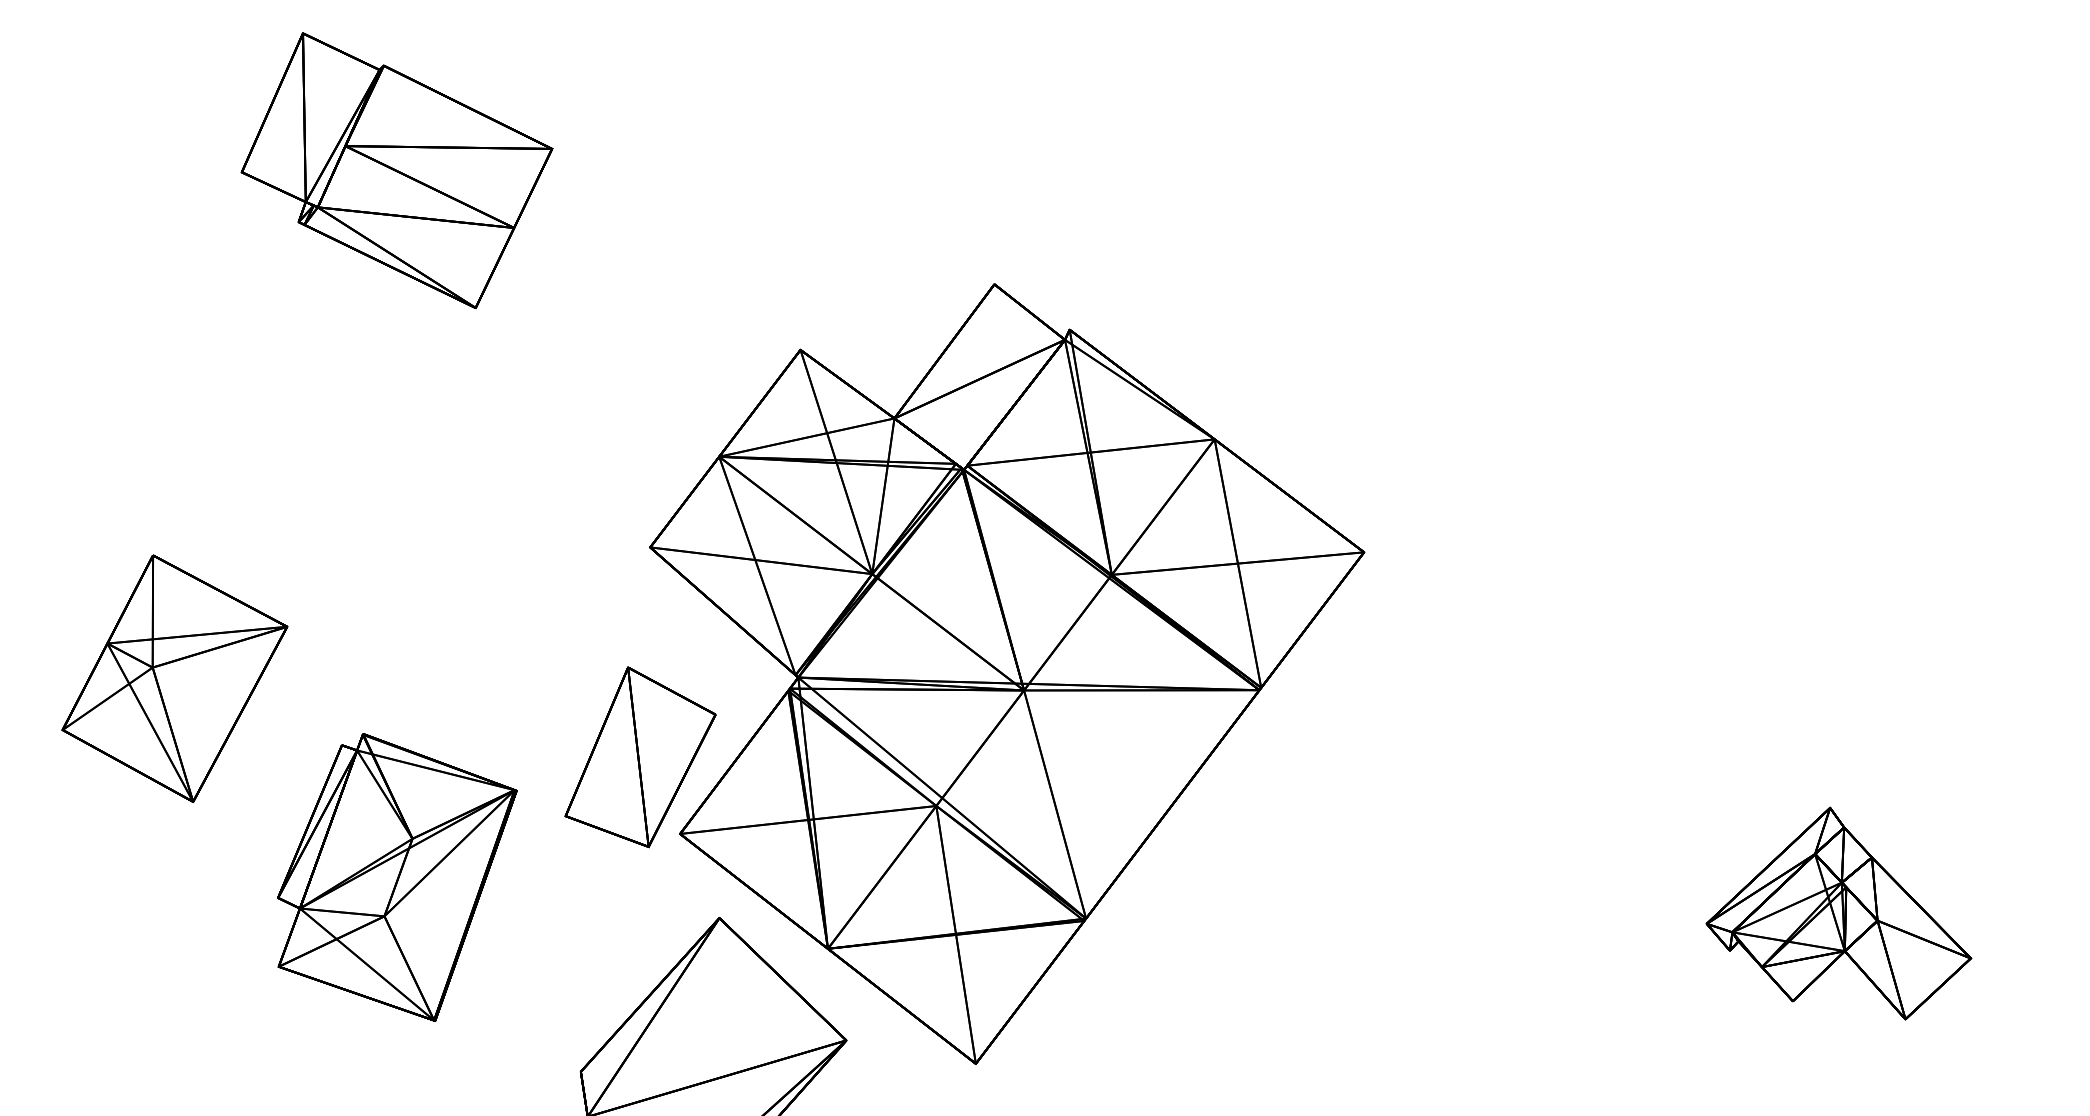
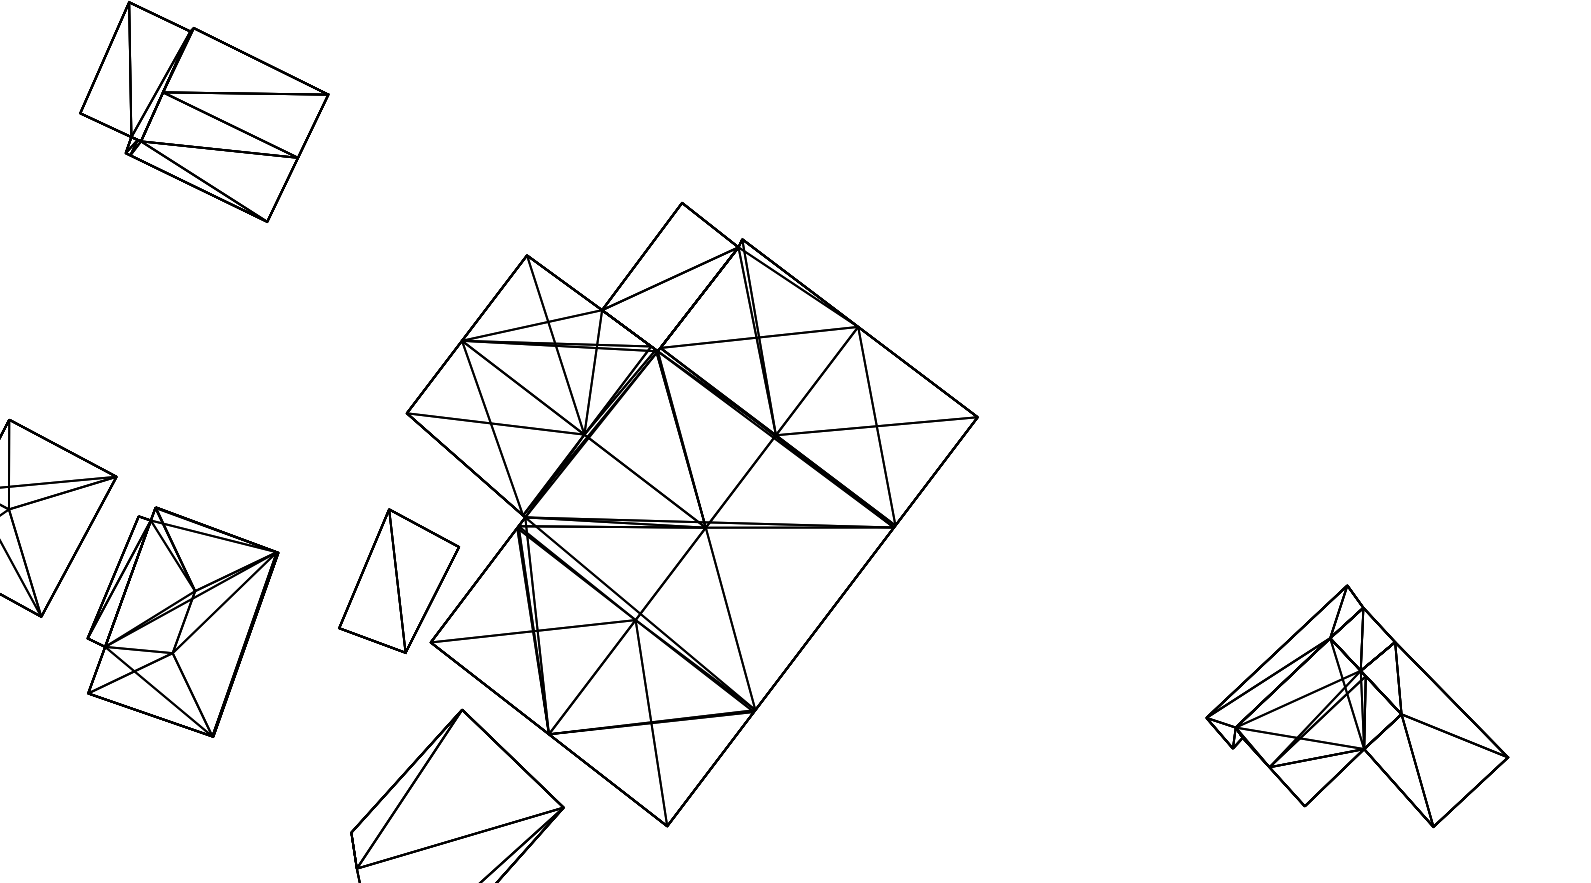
part: (397, 877) -> (183, 622), moved
part: (1838, 913) -> (1357, 706), size x1.43

